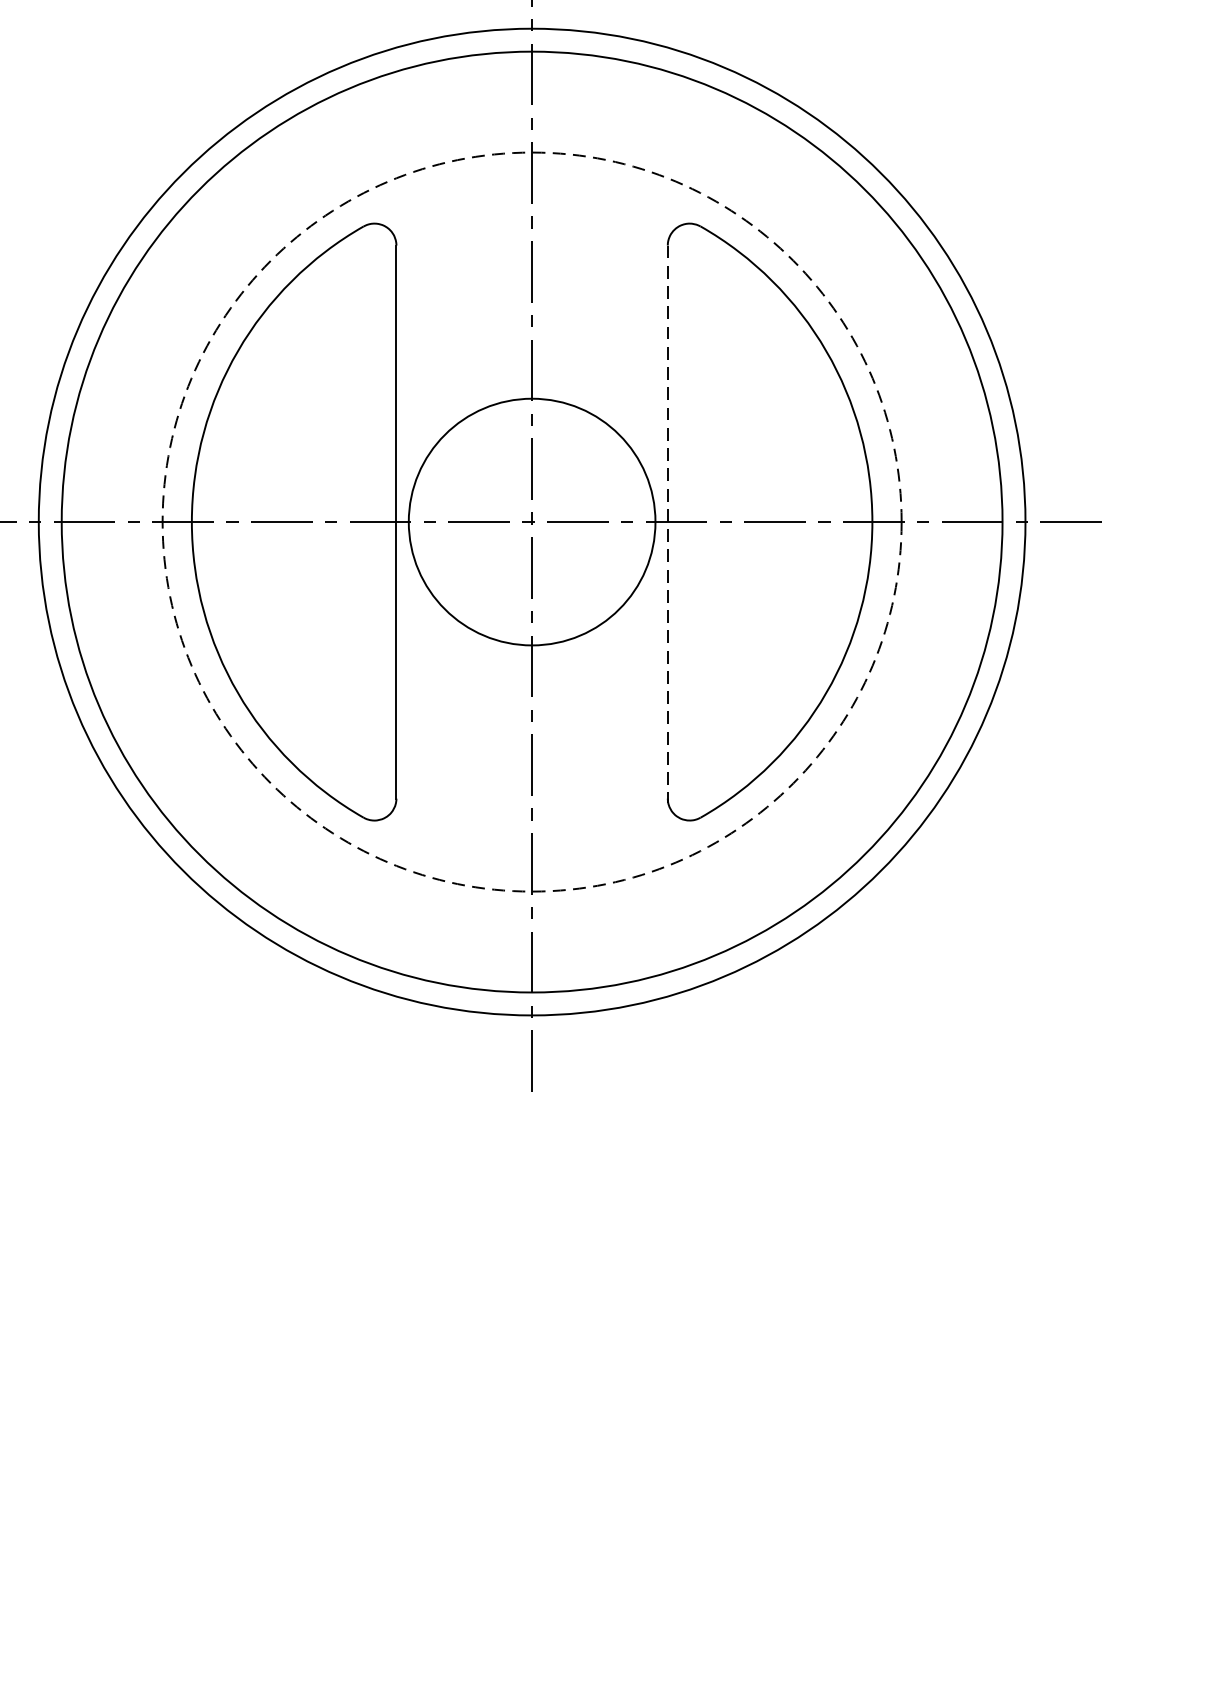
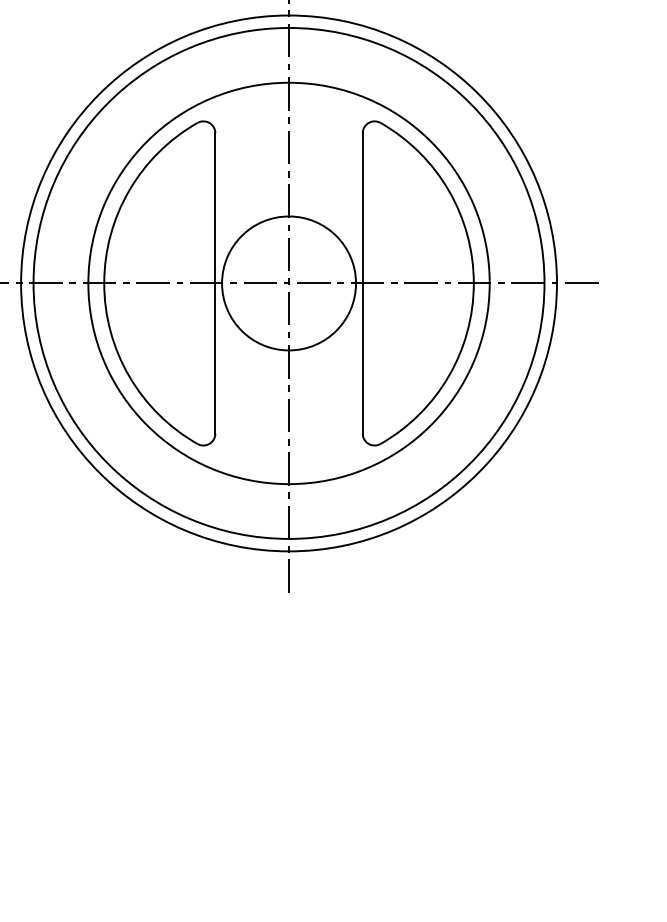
circle: (531, 522) -> (288, 283), dashed -> solid
line: (667, 525) -> (362, 285), dashed -> solid

